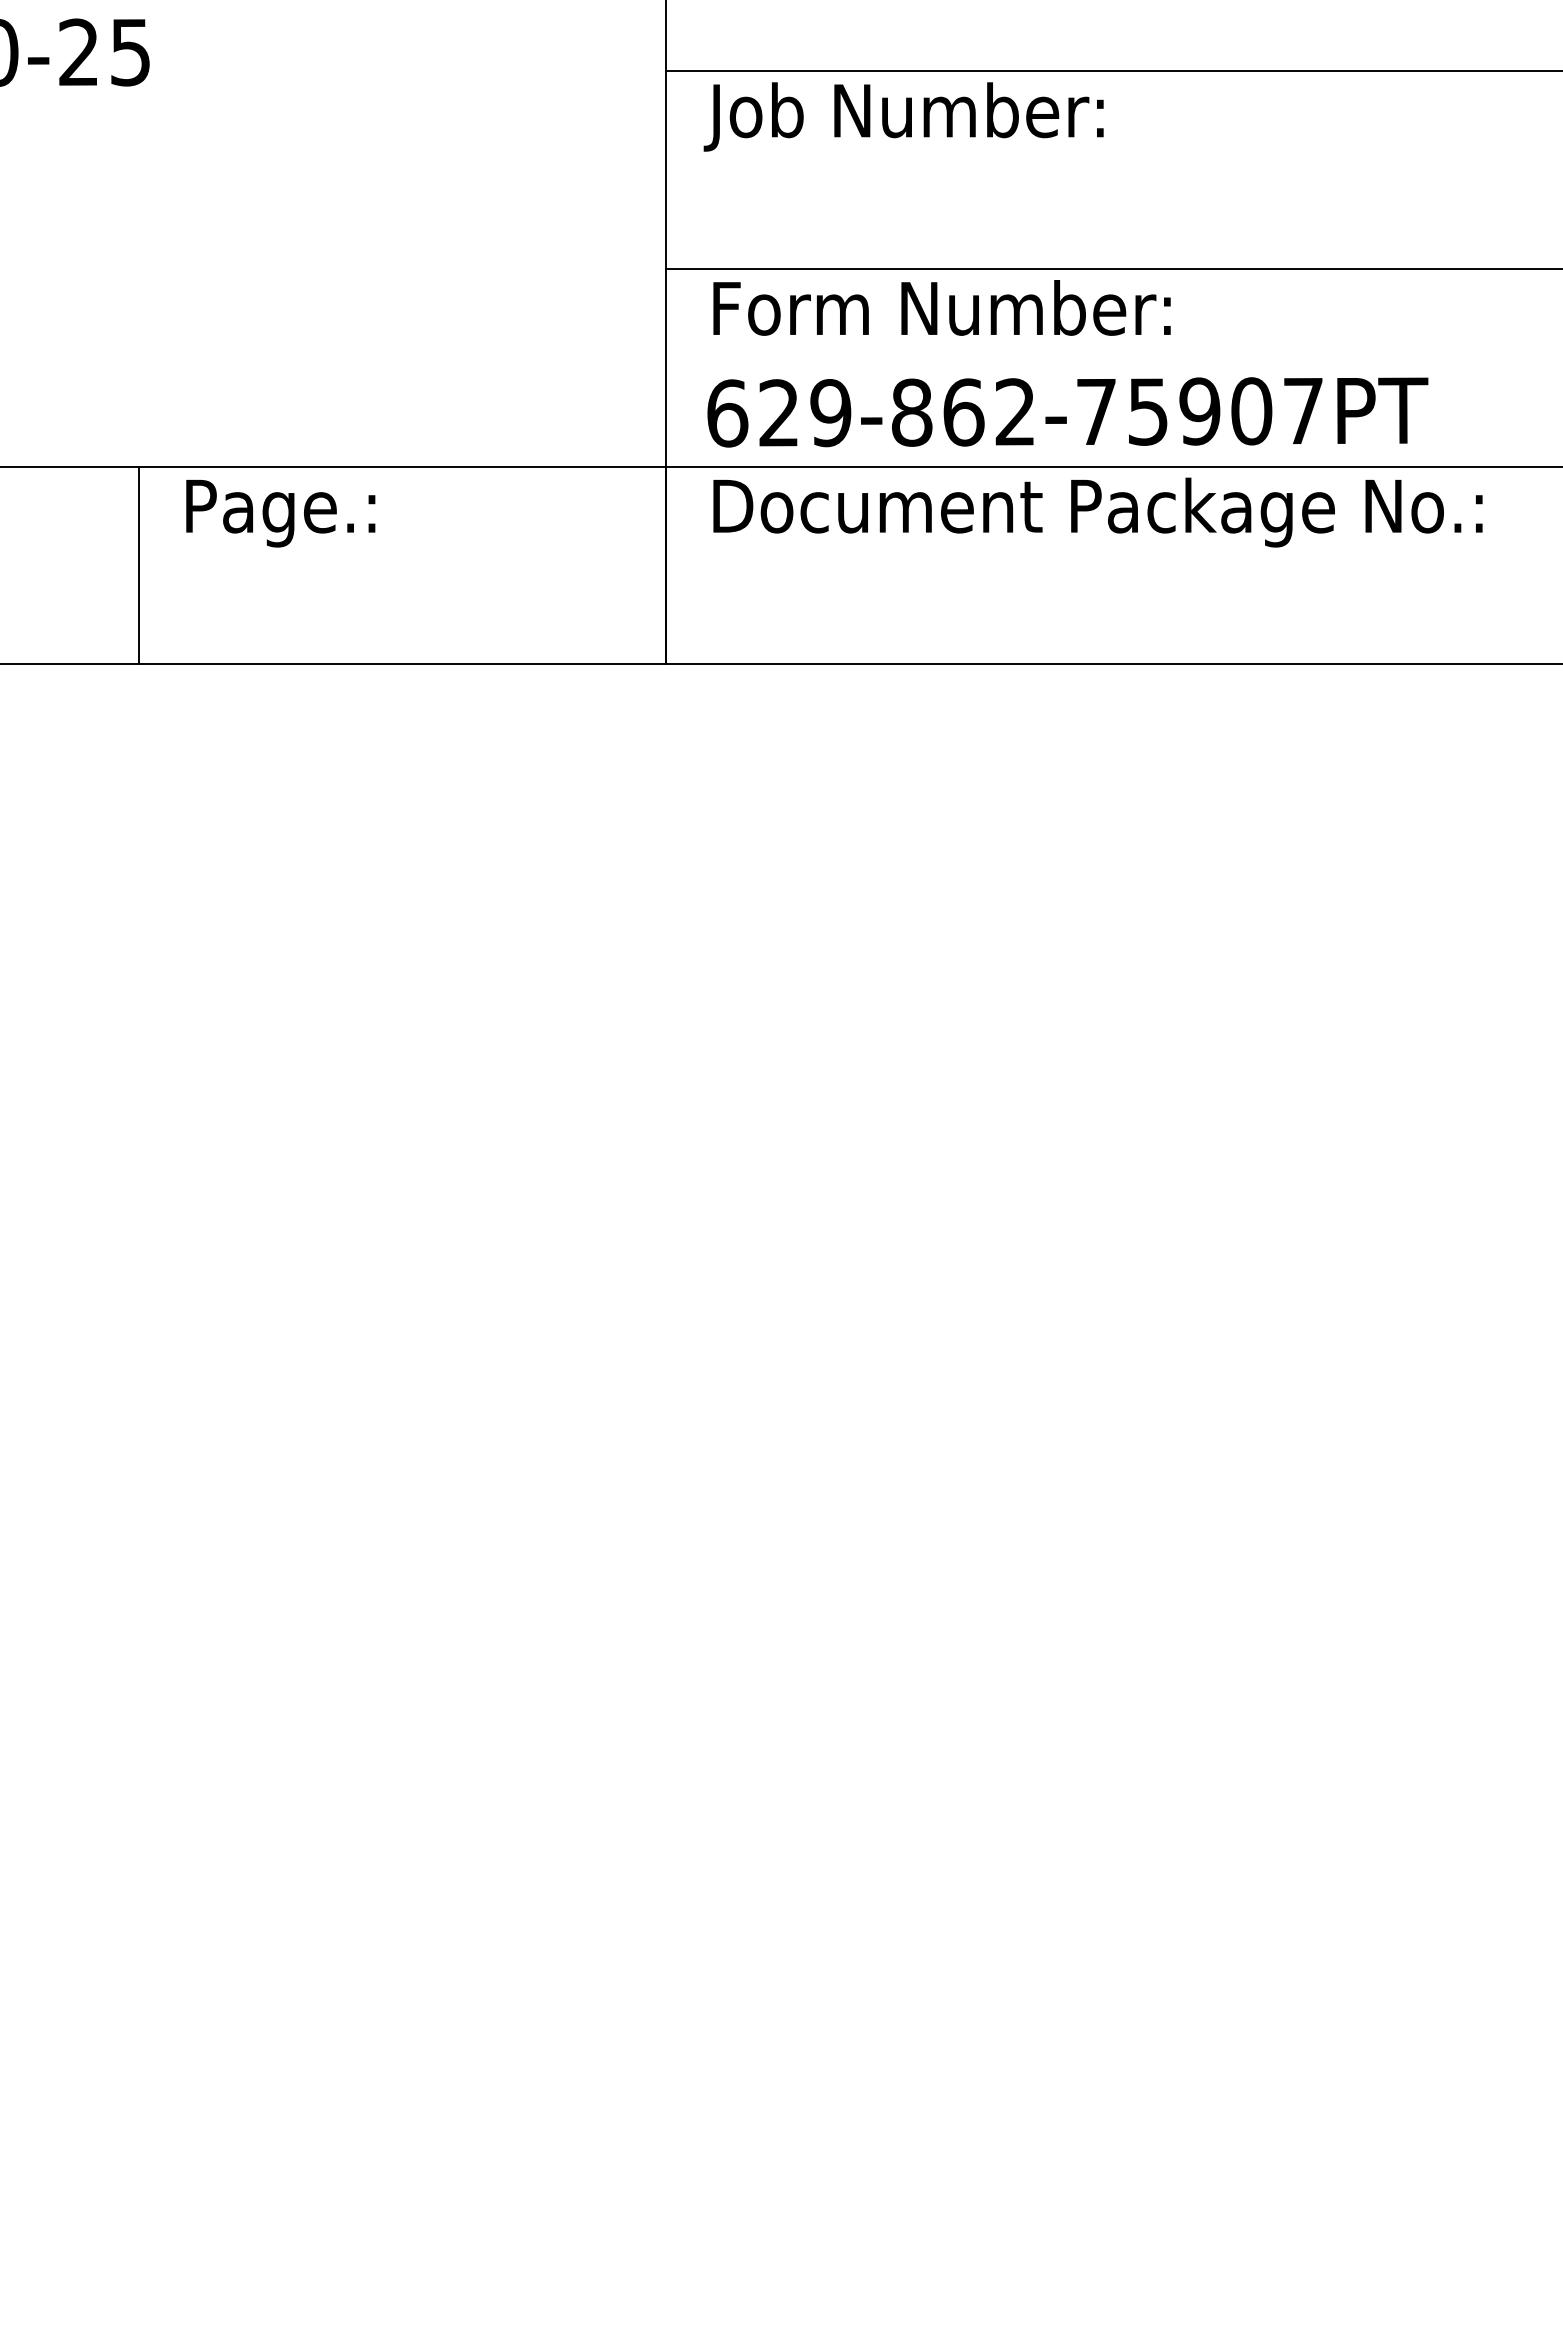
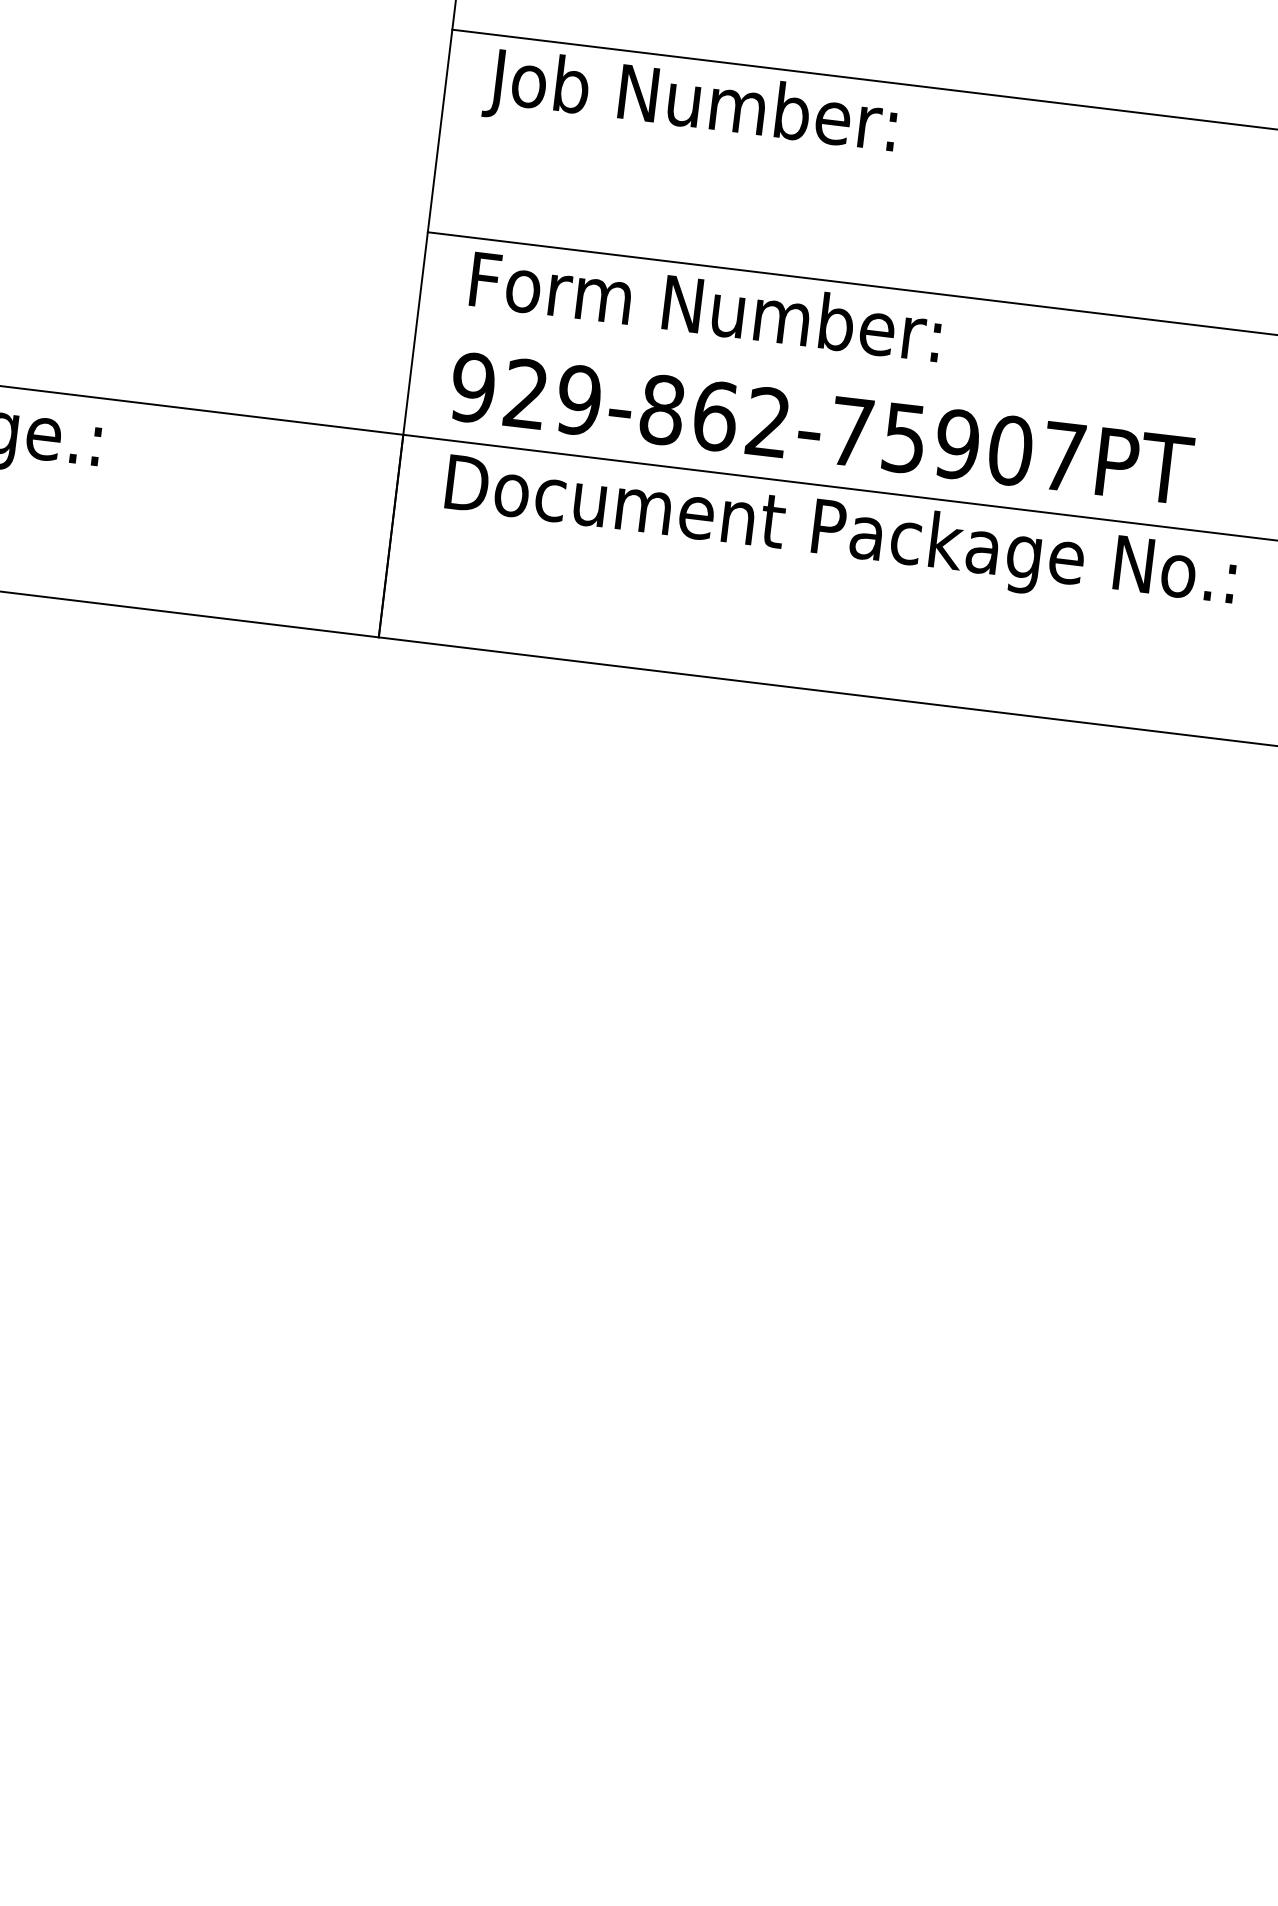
text: (727, 413) -> (473, 387), 629-862-75907PT -> 929-862-75907PT

